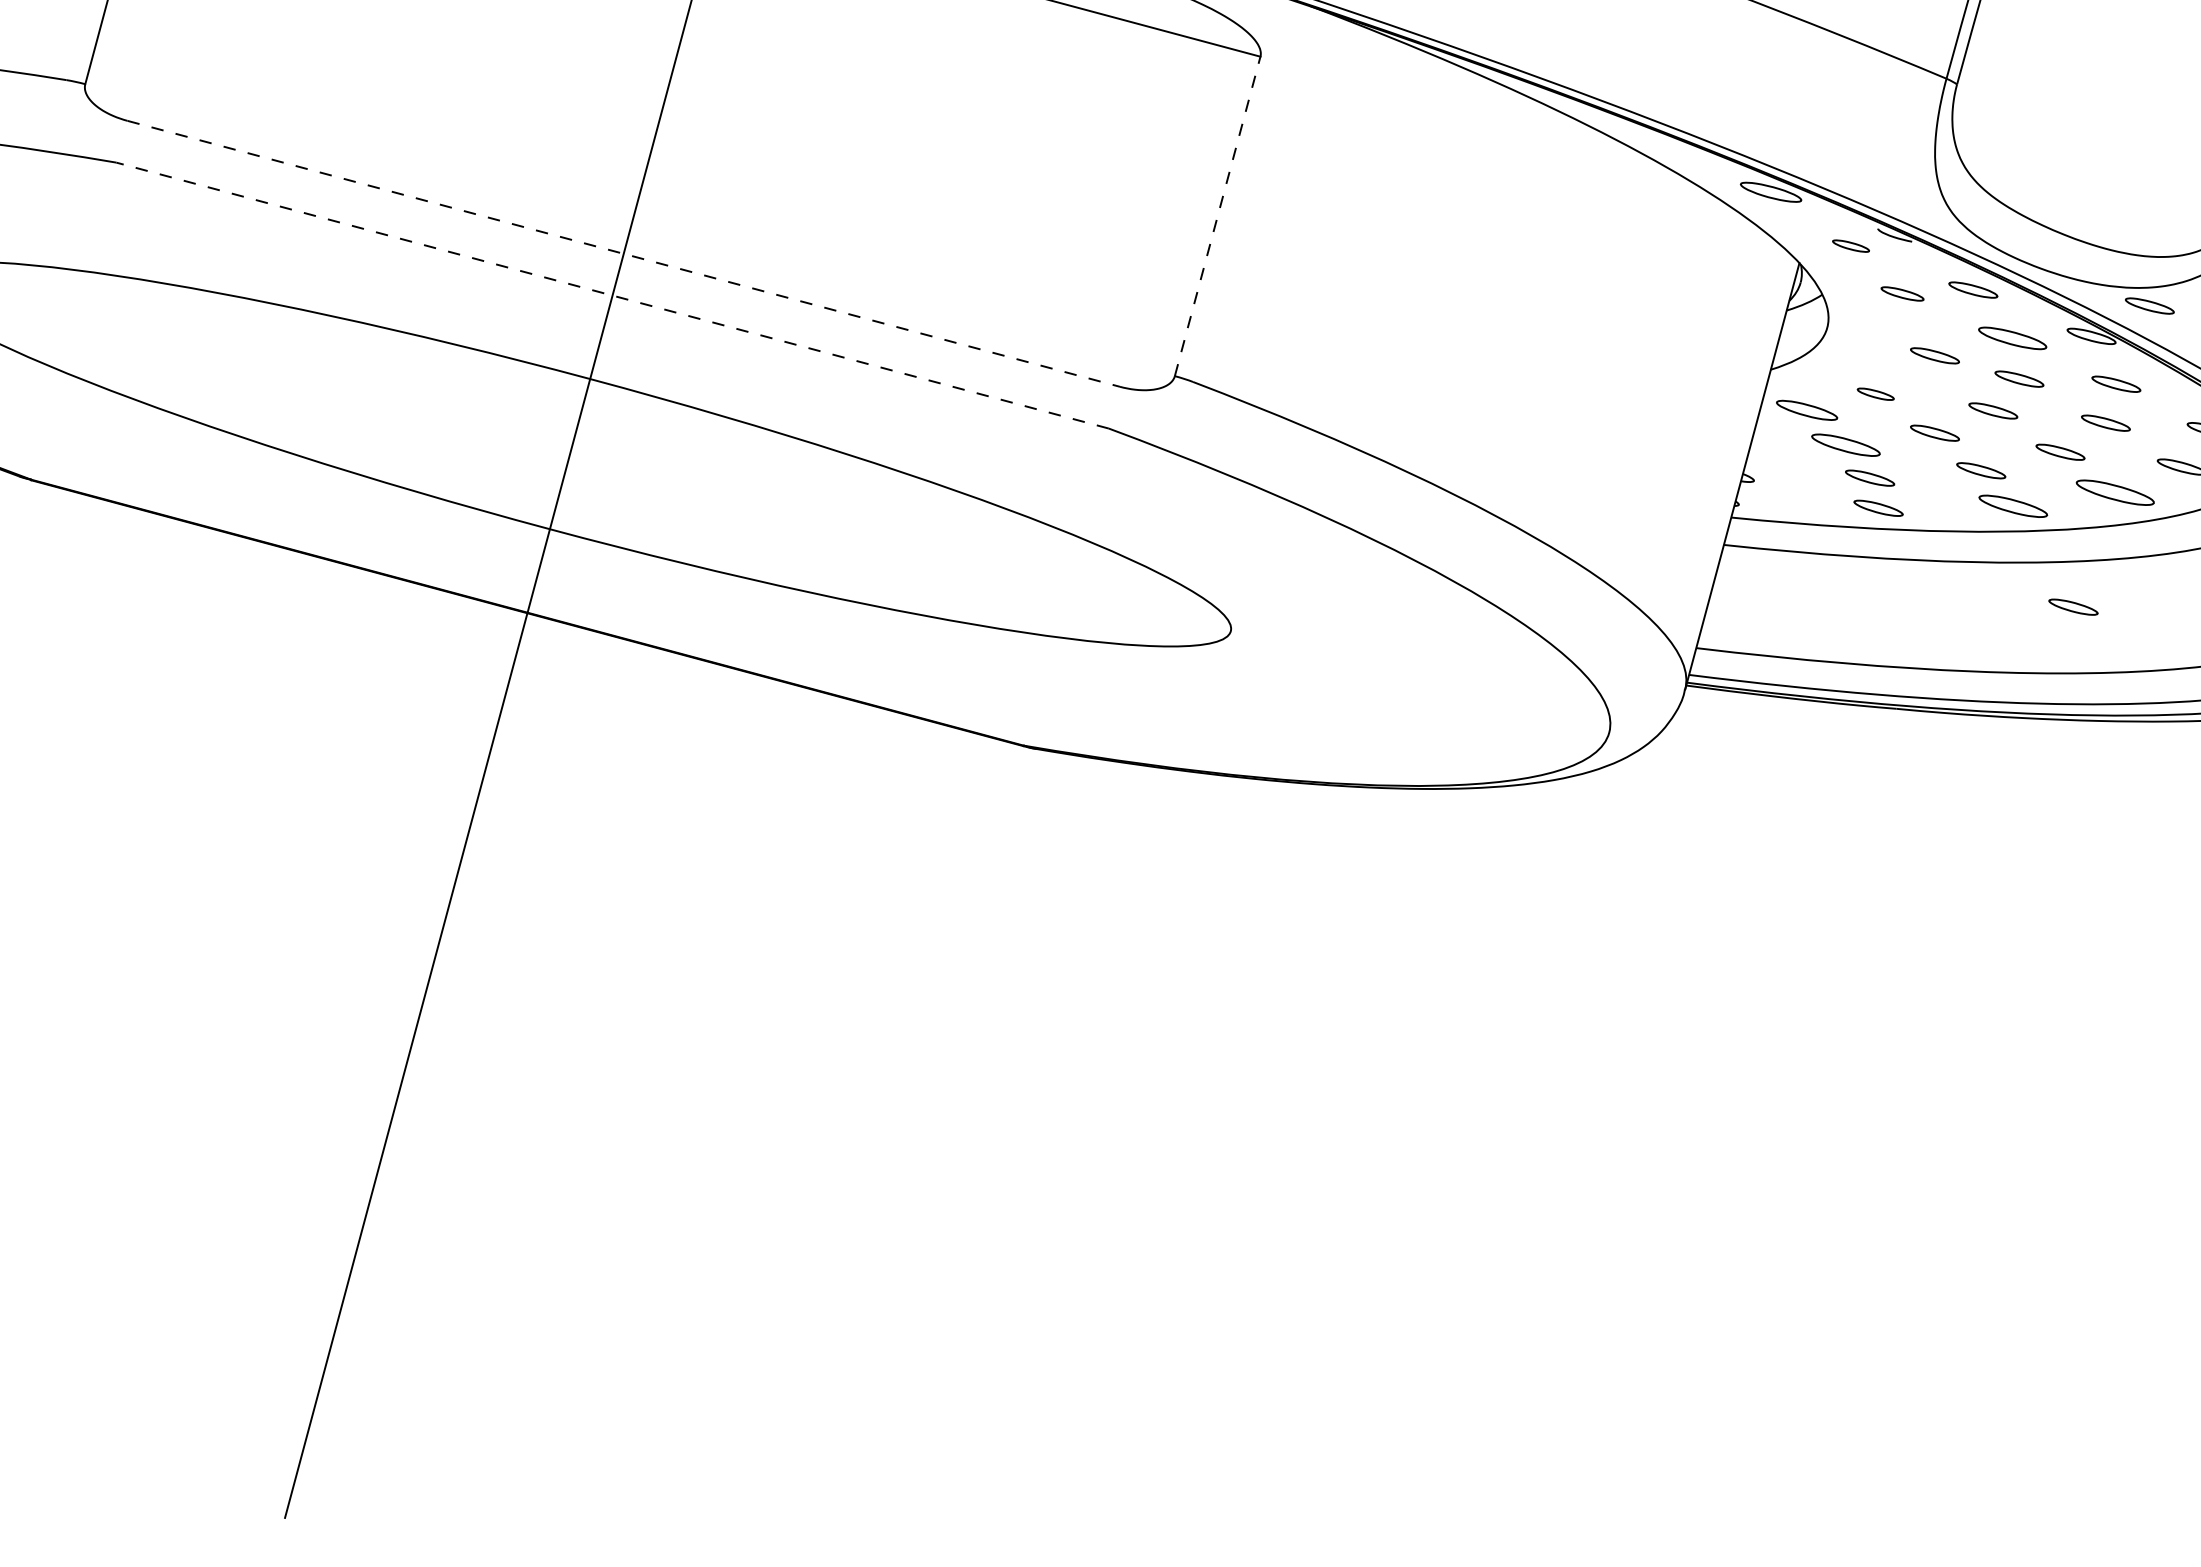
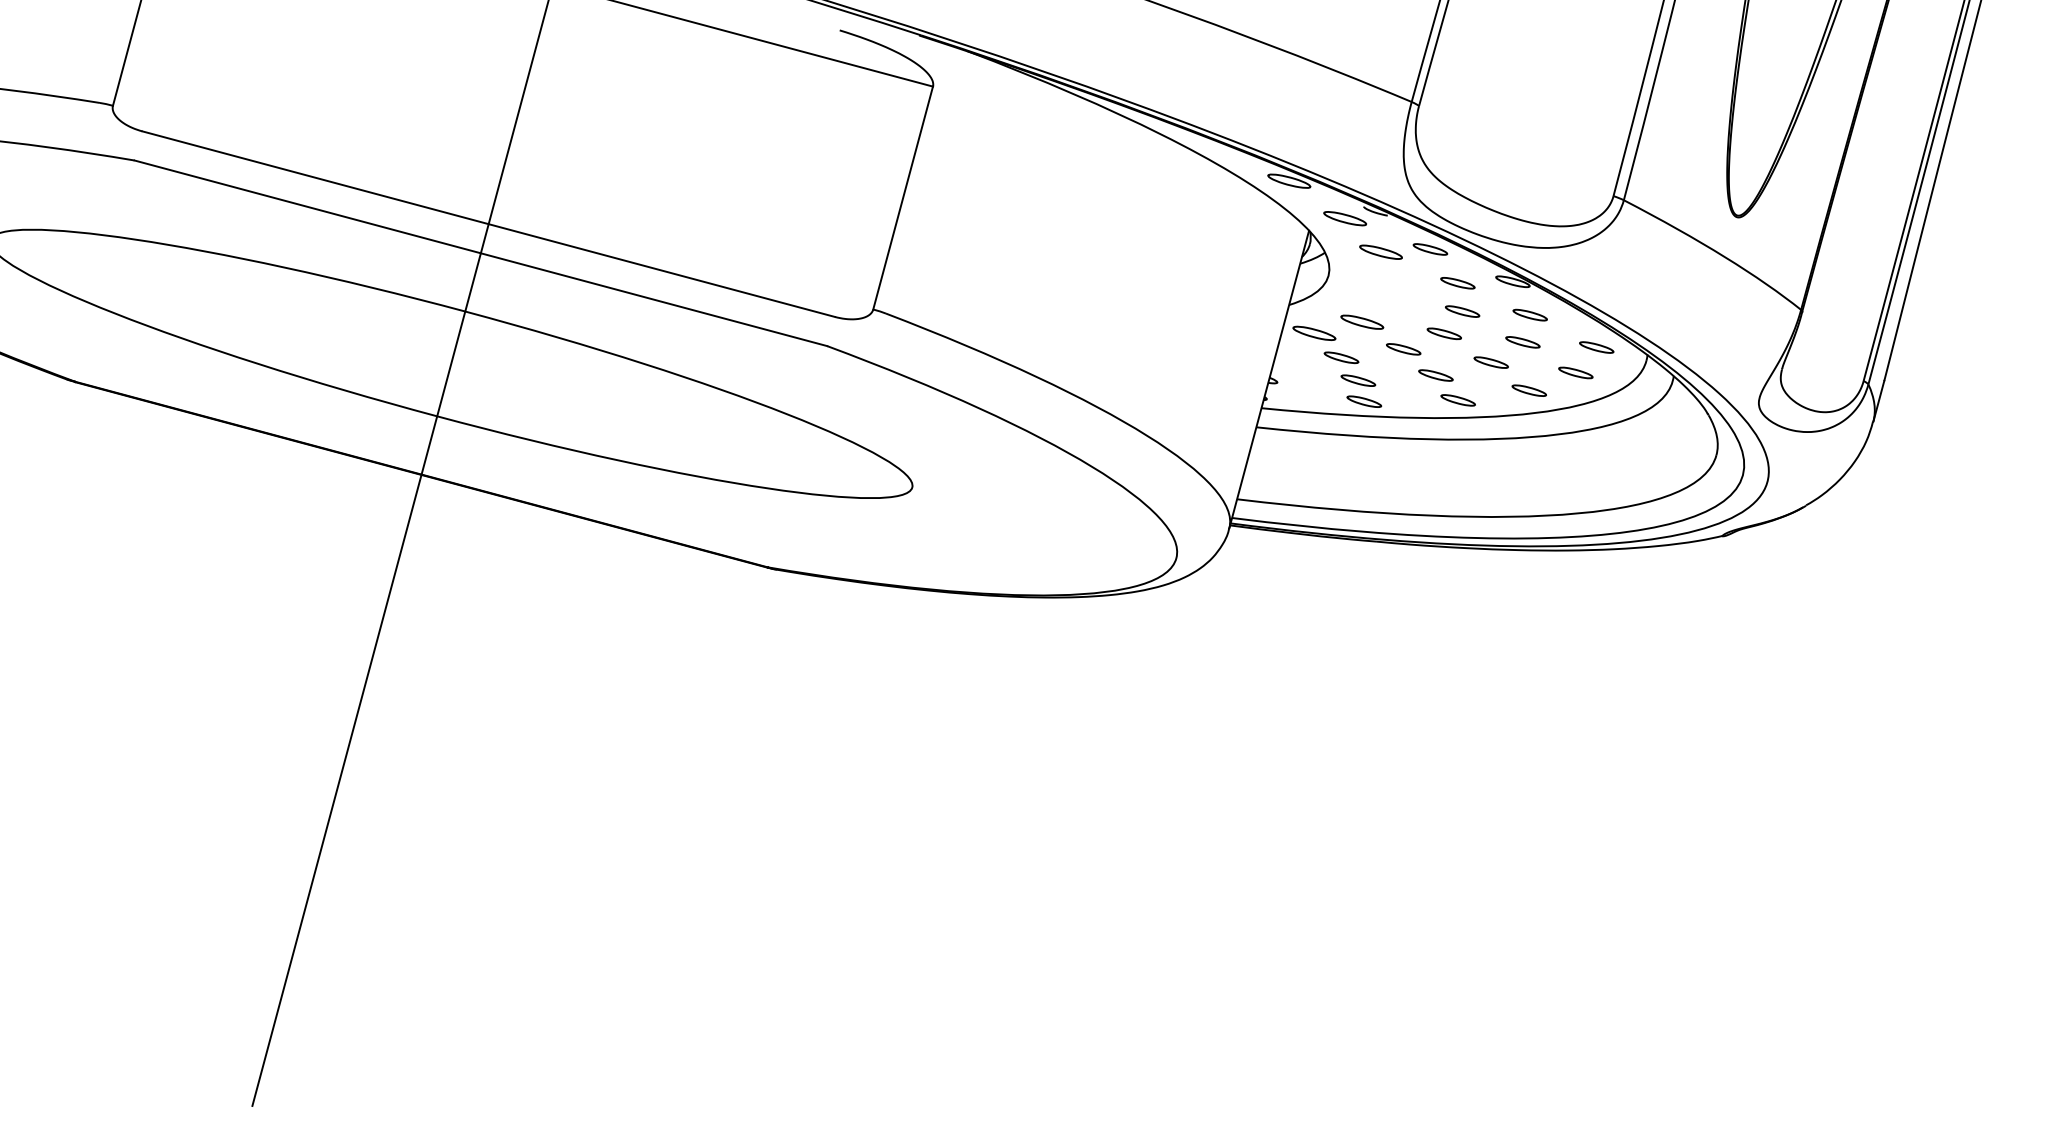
line: (1218, 215) -> (903, 197), dashed -> solid
part: (1850, 245) -> (1344, 218), size x1.67
line: (624, 254) -> (489, 224), dashed -> solid
part: (1901, 293) -> (1380, 251), size x1.43
line: (611, 295) -> (480, 253), dashed -> solid
part: (2149, 305) -> (1553, 260), removed
part: (2012, 338) -> (1457, 283), size x0.71
part: (1934, 356) -> (1403, 295), removed
part: (1875, 393) -> (1362, 321), size x1.67
part: (1845, 444) -> (1341, 357), size x0.71
part: (2113, 492) -> (1528, 390), size x0.62
part: (2012, 506) -> (1457, 400), size x0.71
part: (2073, 606) -> (1500, 470), removed

